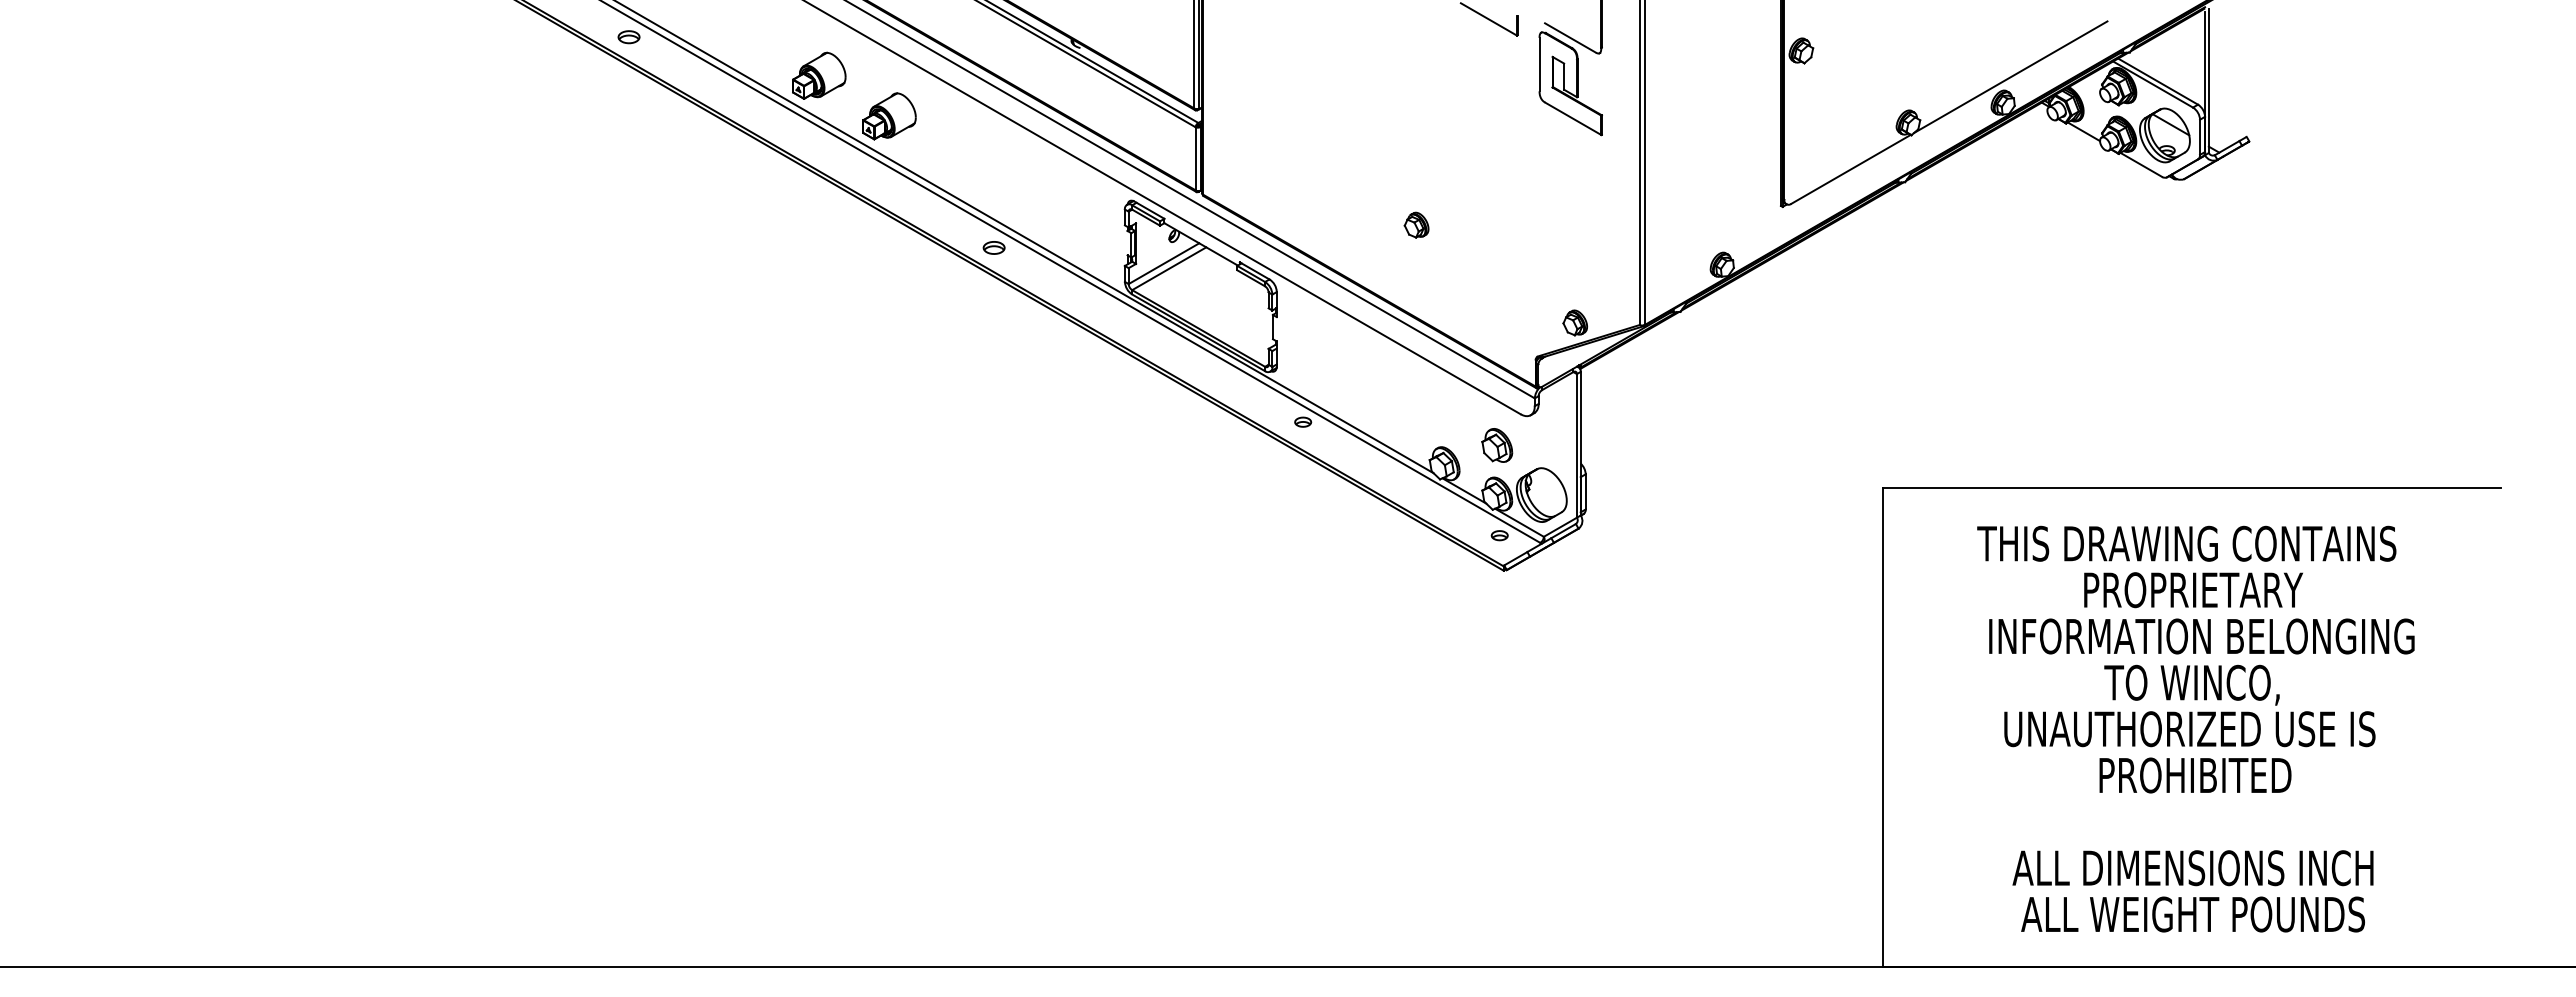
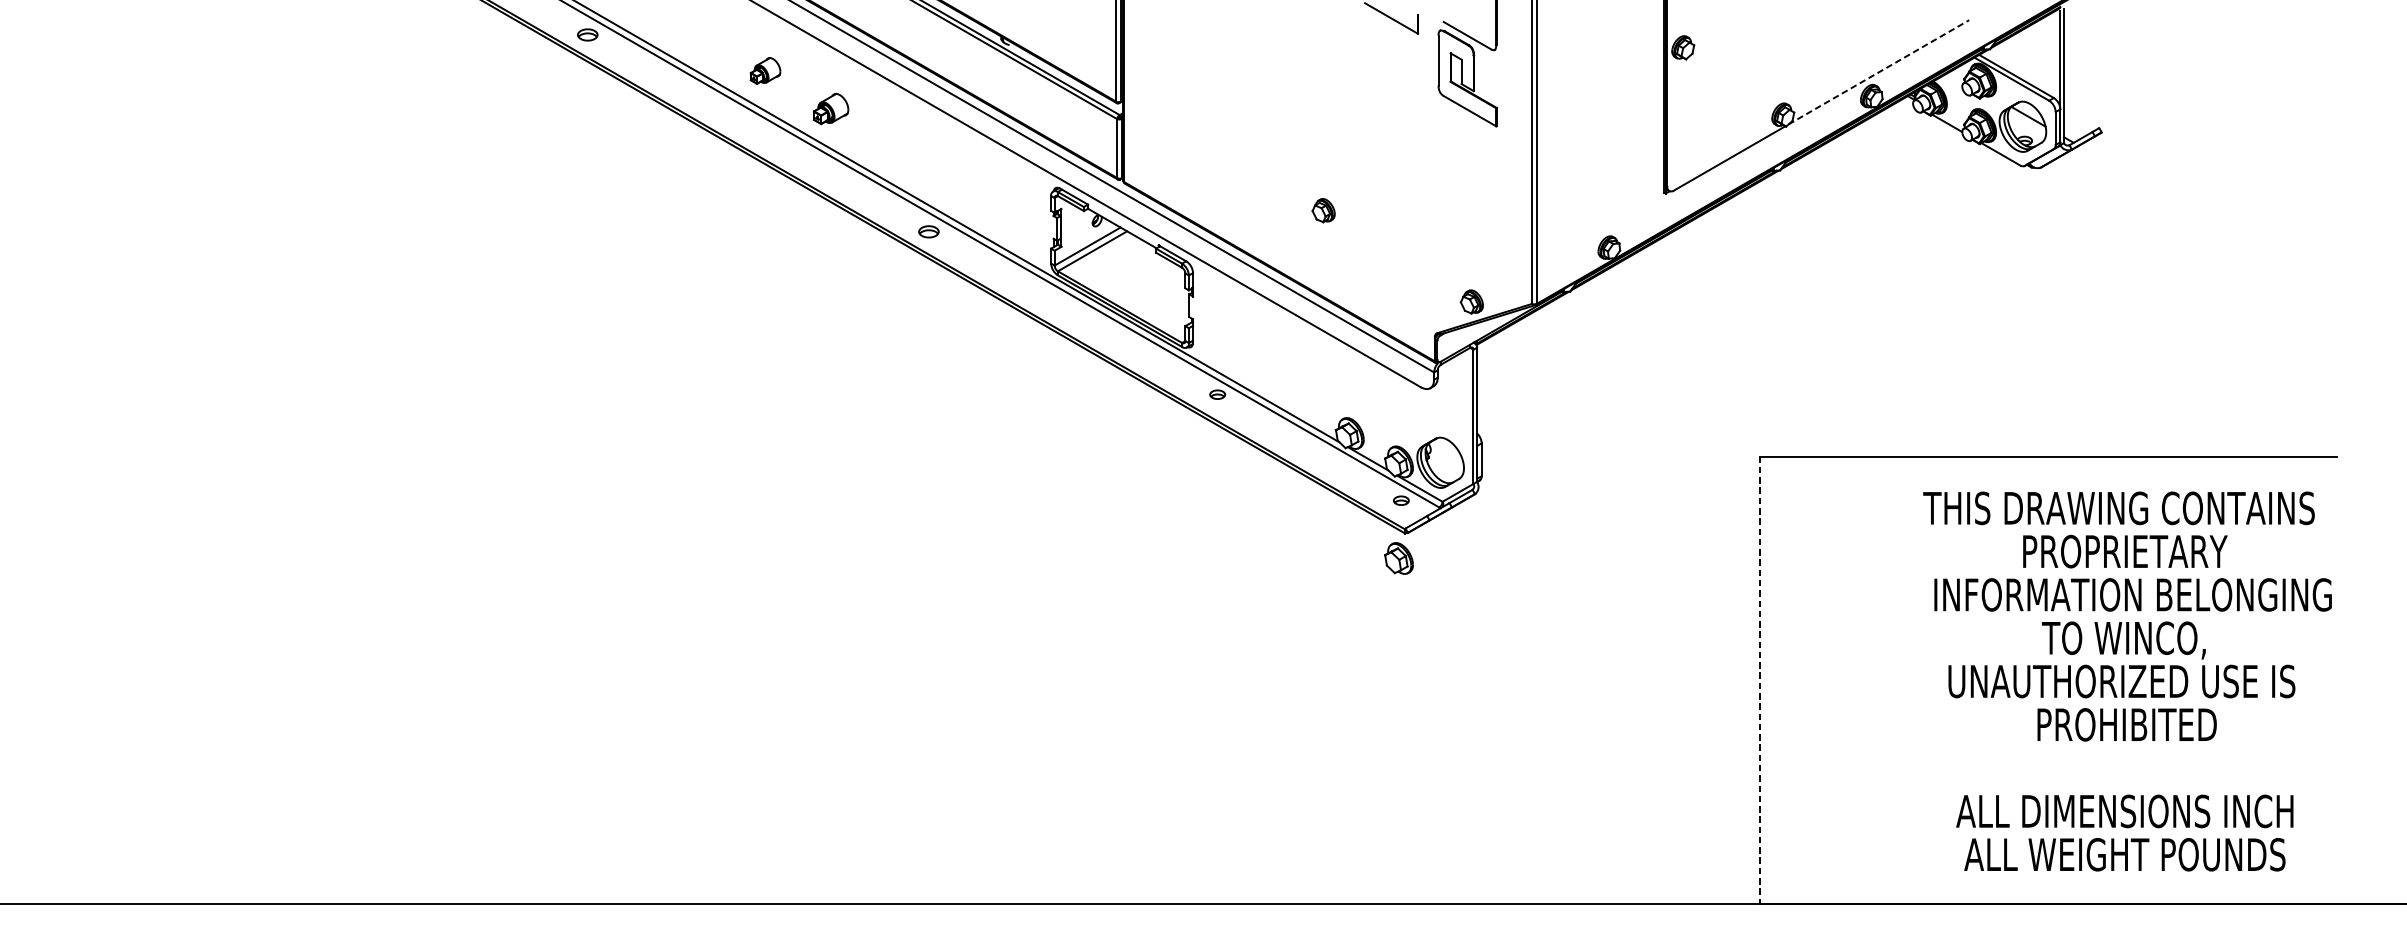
part: (819, 75) -> (765, 70), size x0.6
line: (2010, 77) -> (1878, 72), solid -> dashed
part: (889, 116) -> (831, 109), size x0.7
part: (1497, 445) -> (1399, 558), moved
line: (1883, 728) -> (1759, 680), solid -> dashed
text: (2195, 728) -> (2127, 680), moved

